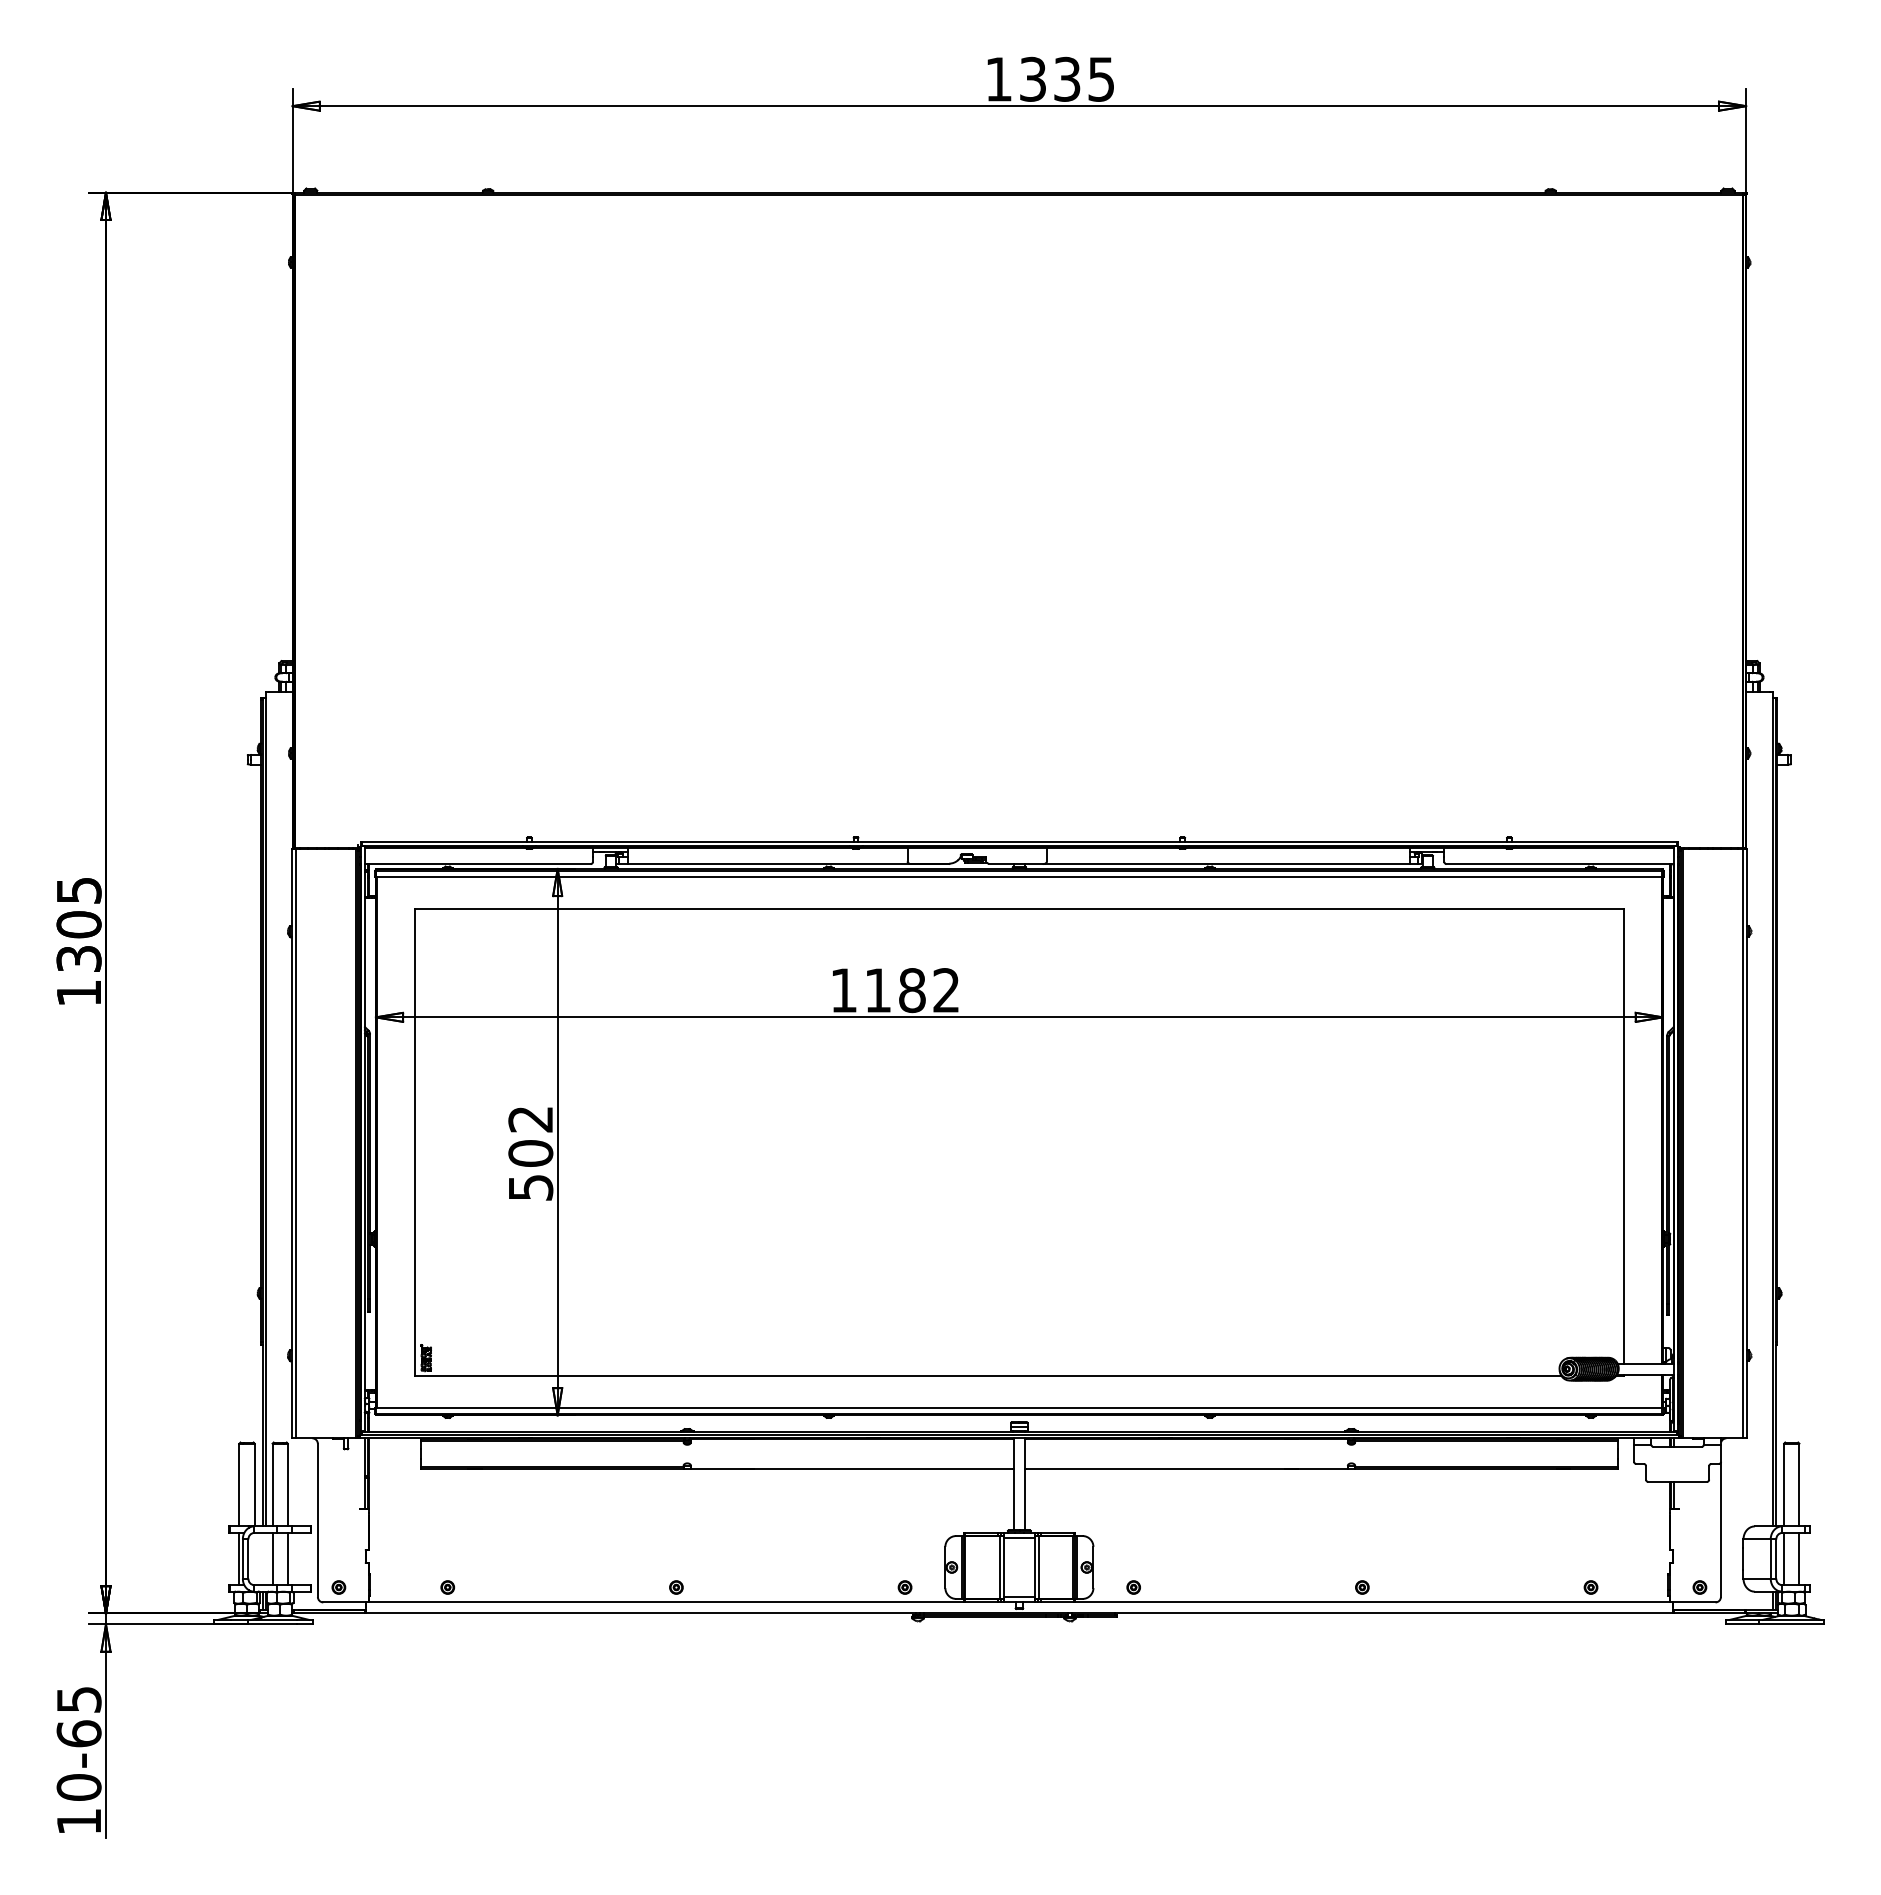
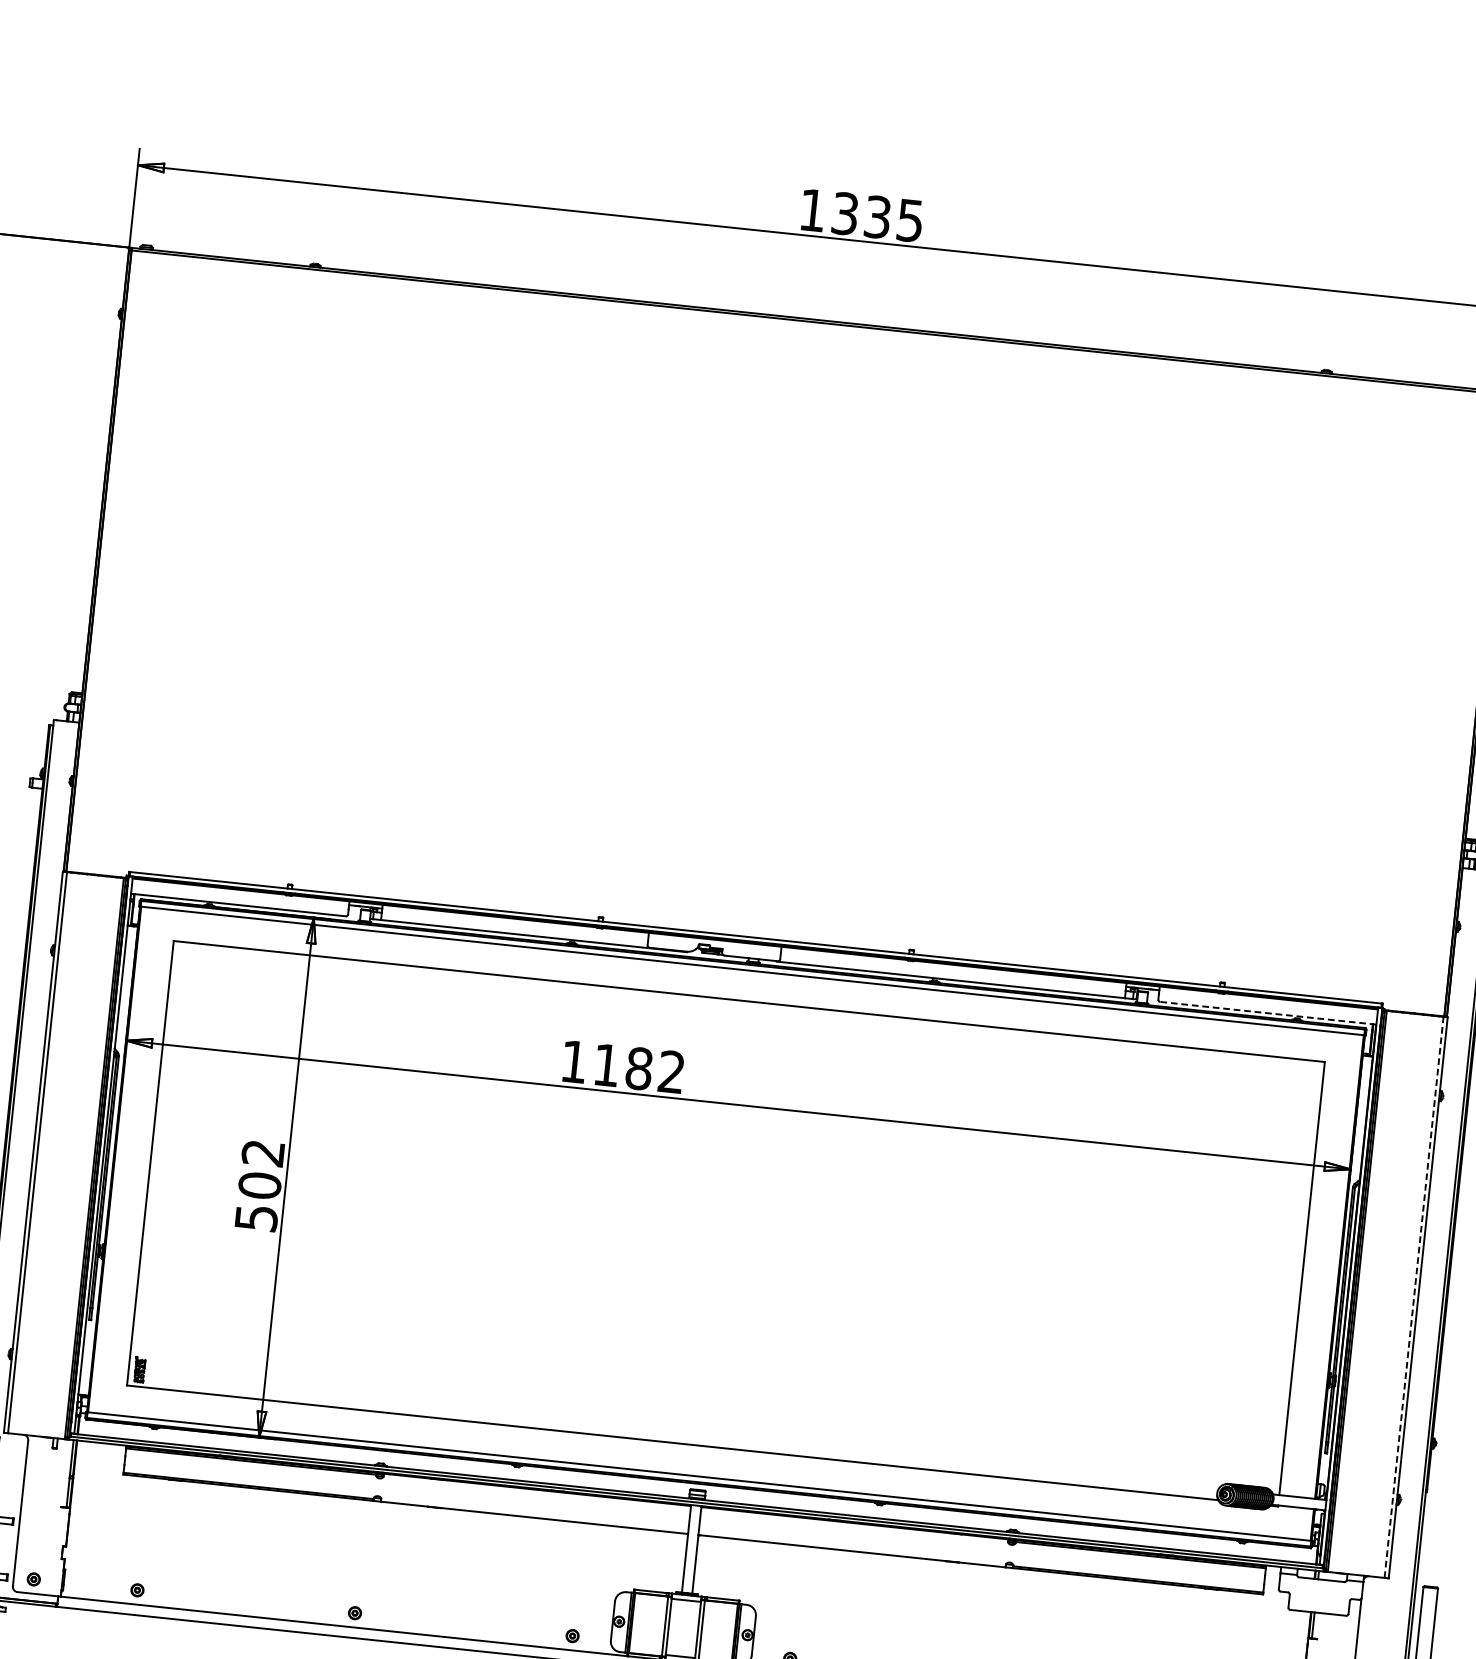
line: (1560, 864) -> (1268, 1013), solid -> dashed
line: (1742, 1143) -> (1413, 1297), solid -> dashed

